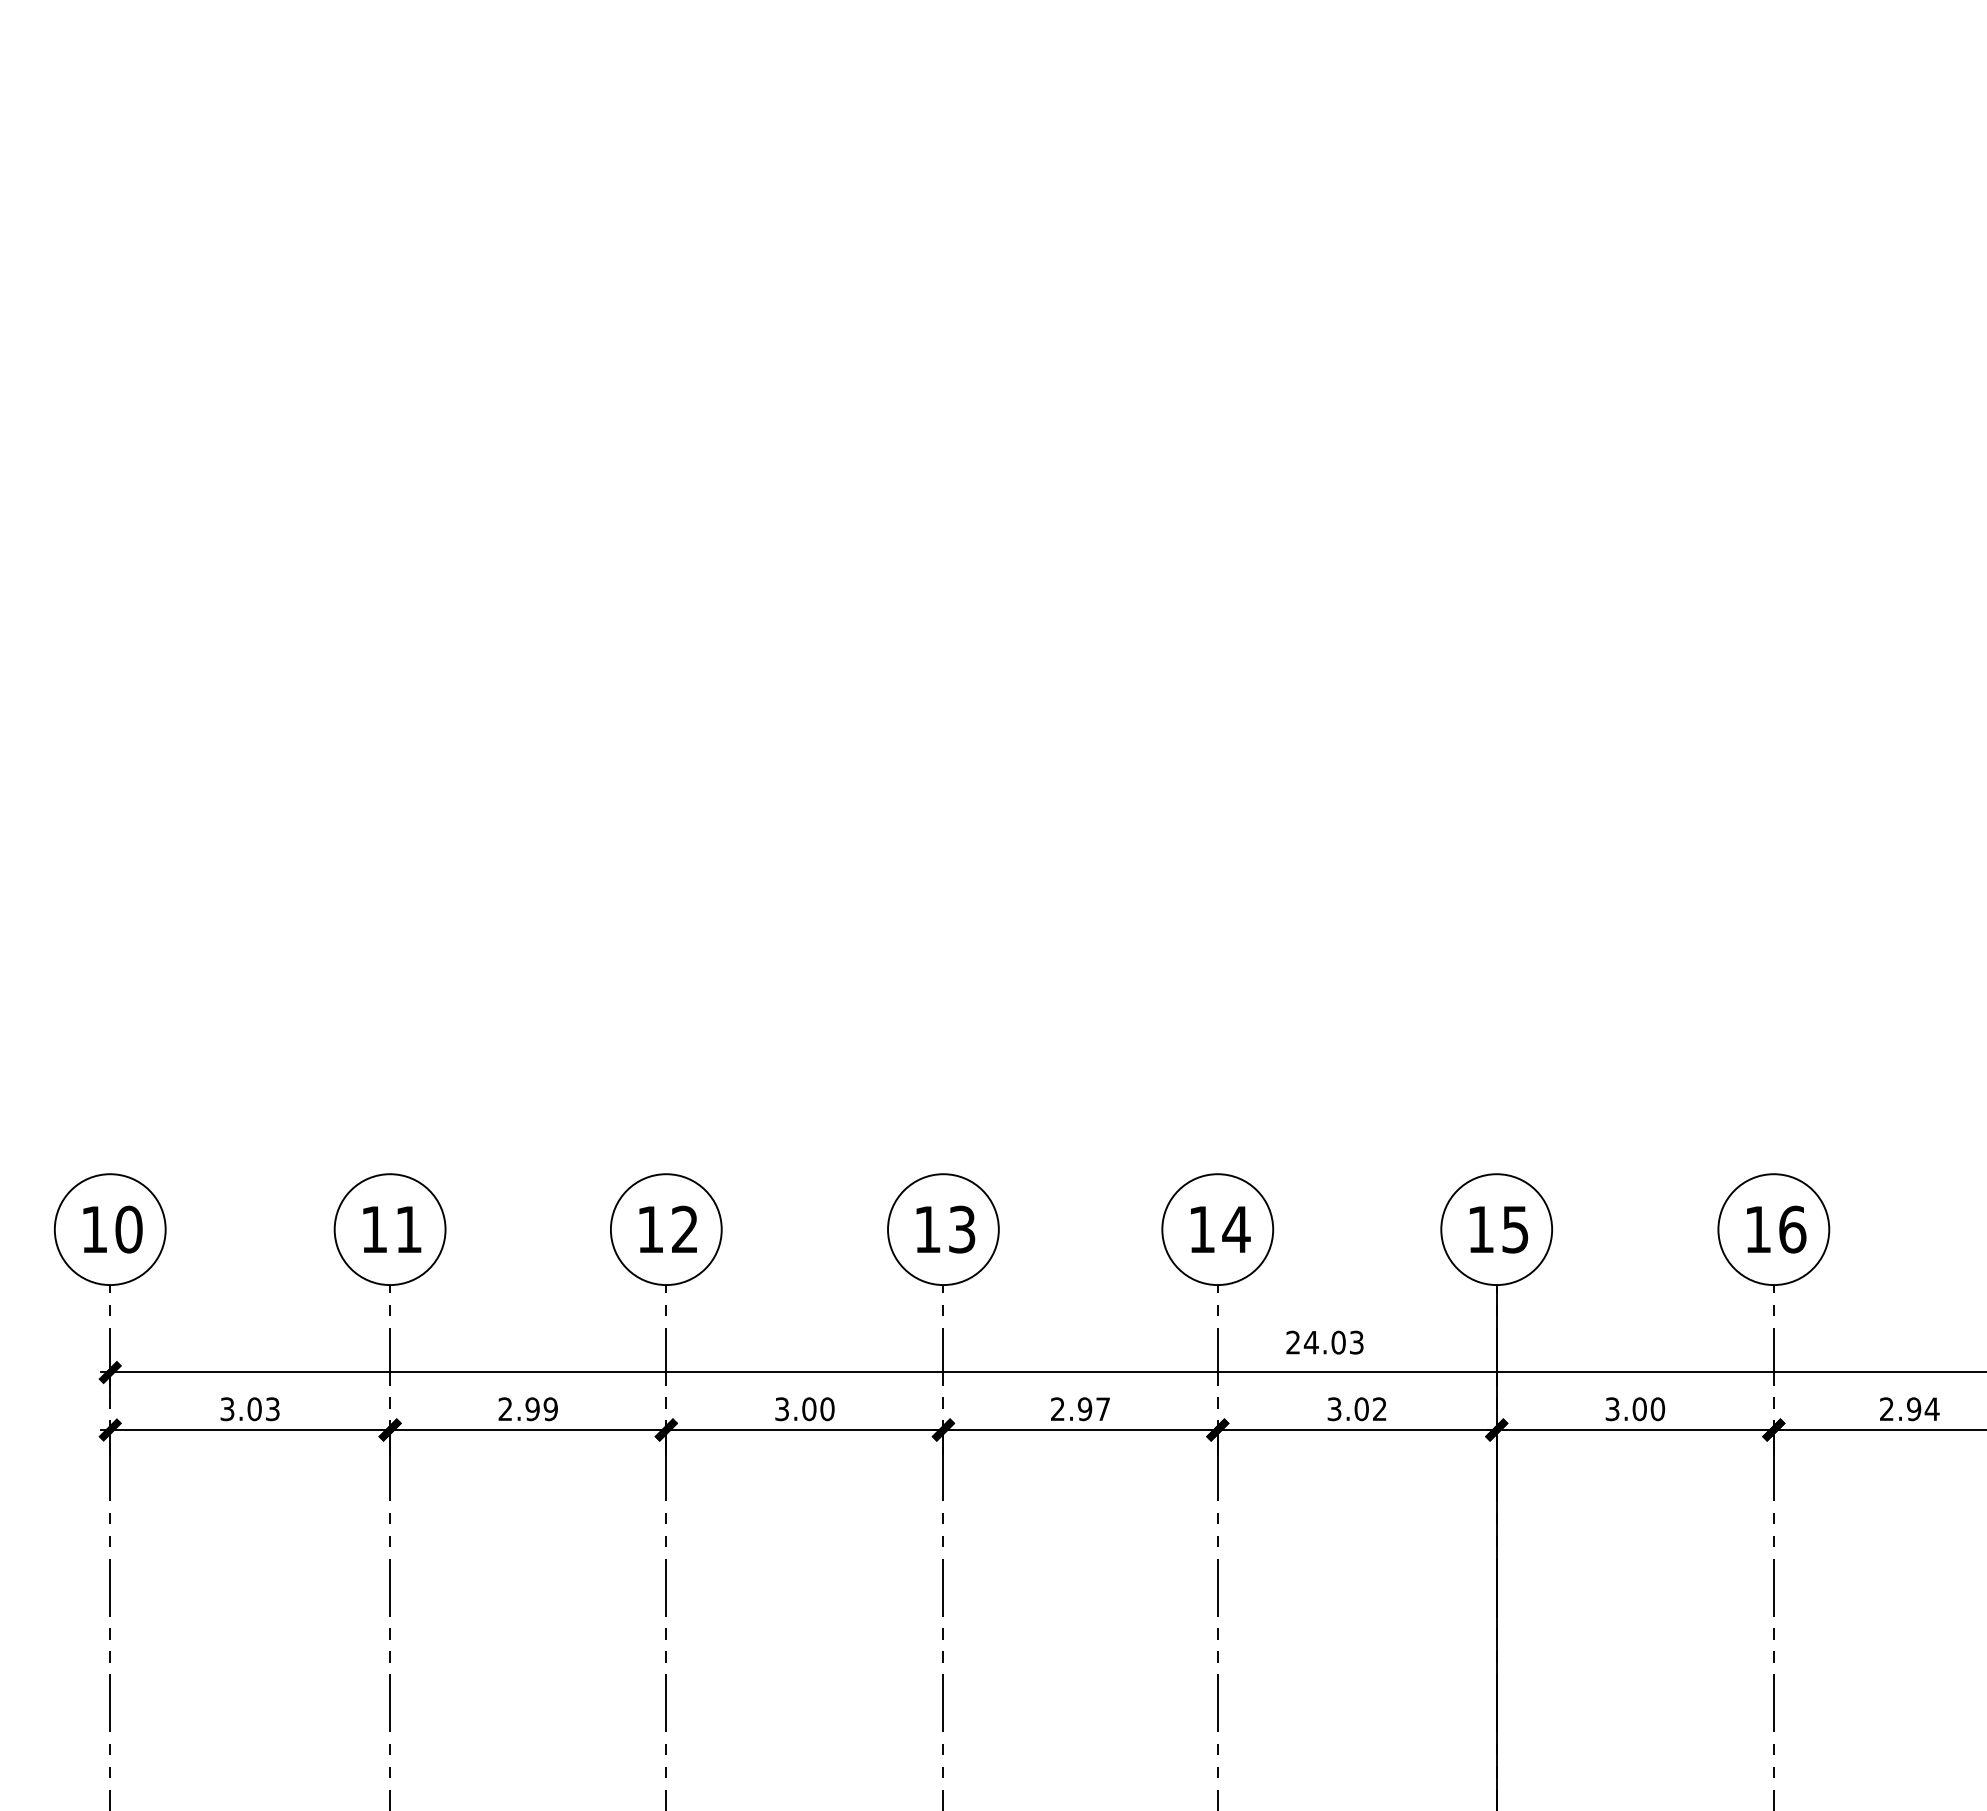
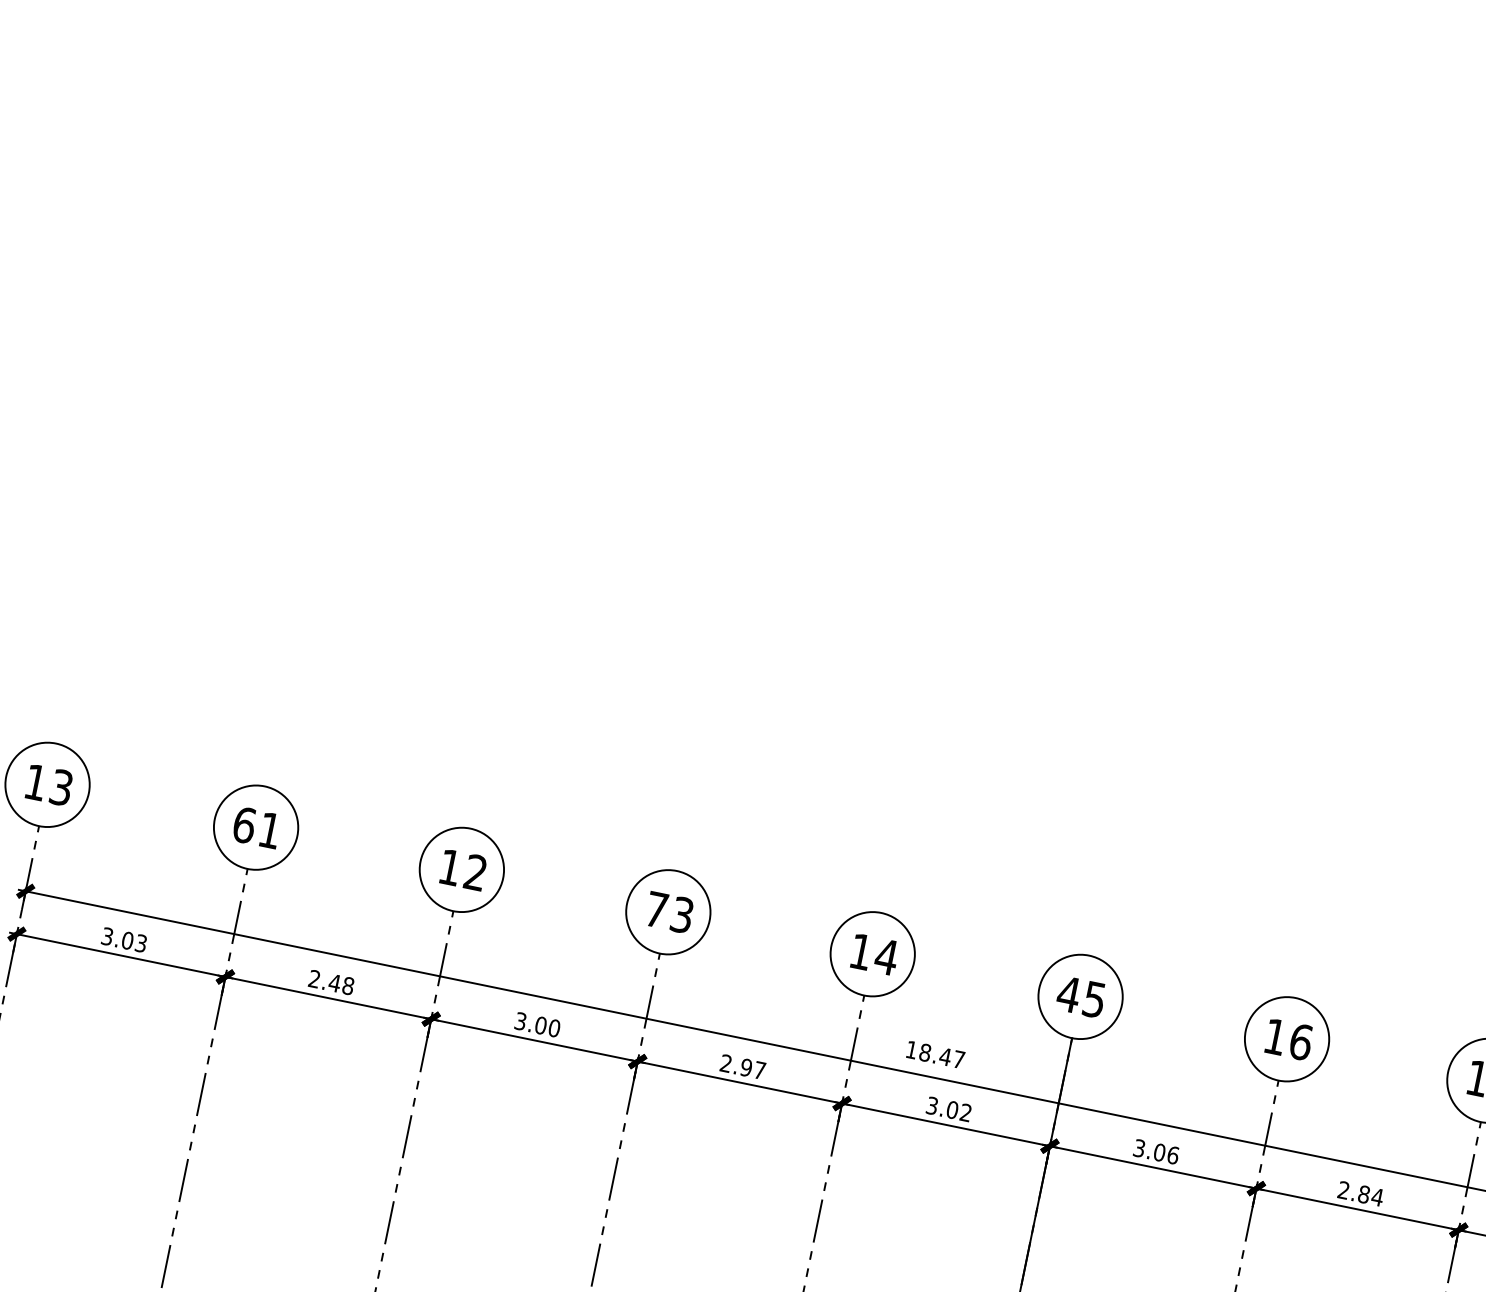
text: (128, 1229) -> (61, 787), 10 -> 13
text: (374, 1229) -> (244, 825), 11 -> 61
text: (927, 1229) -> (656, 909), 13 -> 73
text: (1480, 1229) -> (1068, 994), 15 -> 45
text: (1324, 1342) -> (935, 1054), 24.03 -> 18.47
text: (1657, 1408) -> (1173, 1154), 3.00 -> 3.06
text: (541, 1409) -> (341, 984), 2.99 -> 2.48
text: (1914, 1409) -> (1364, 1194), 2.94 -> 2.84

